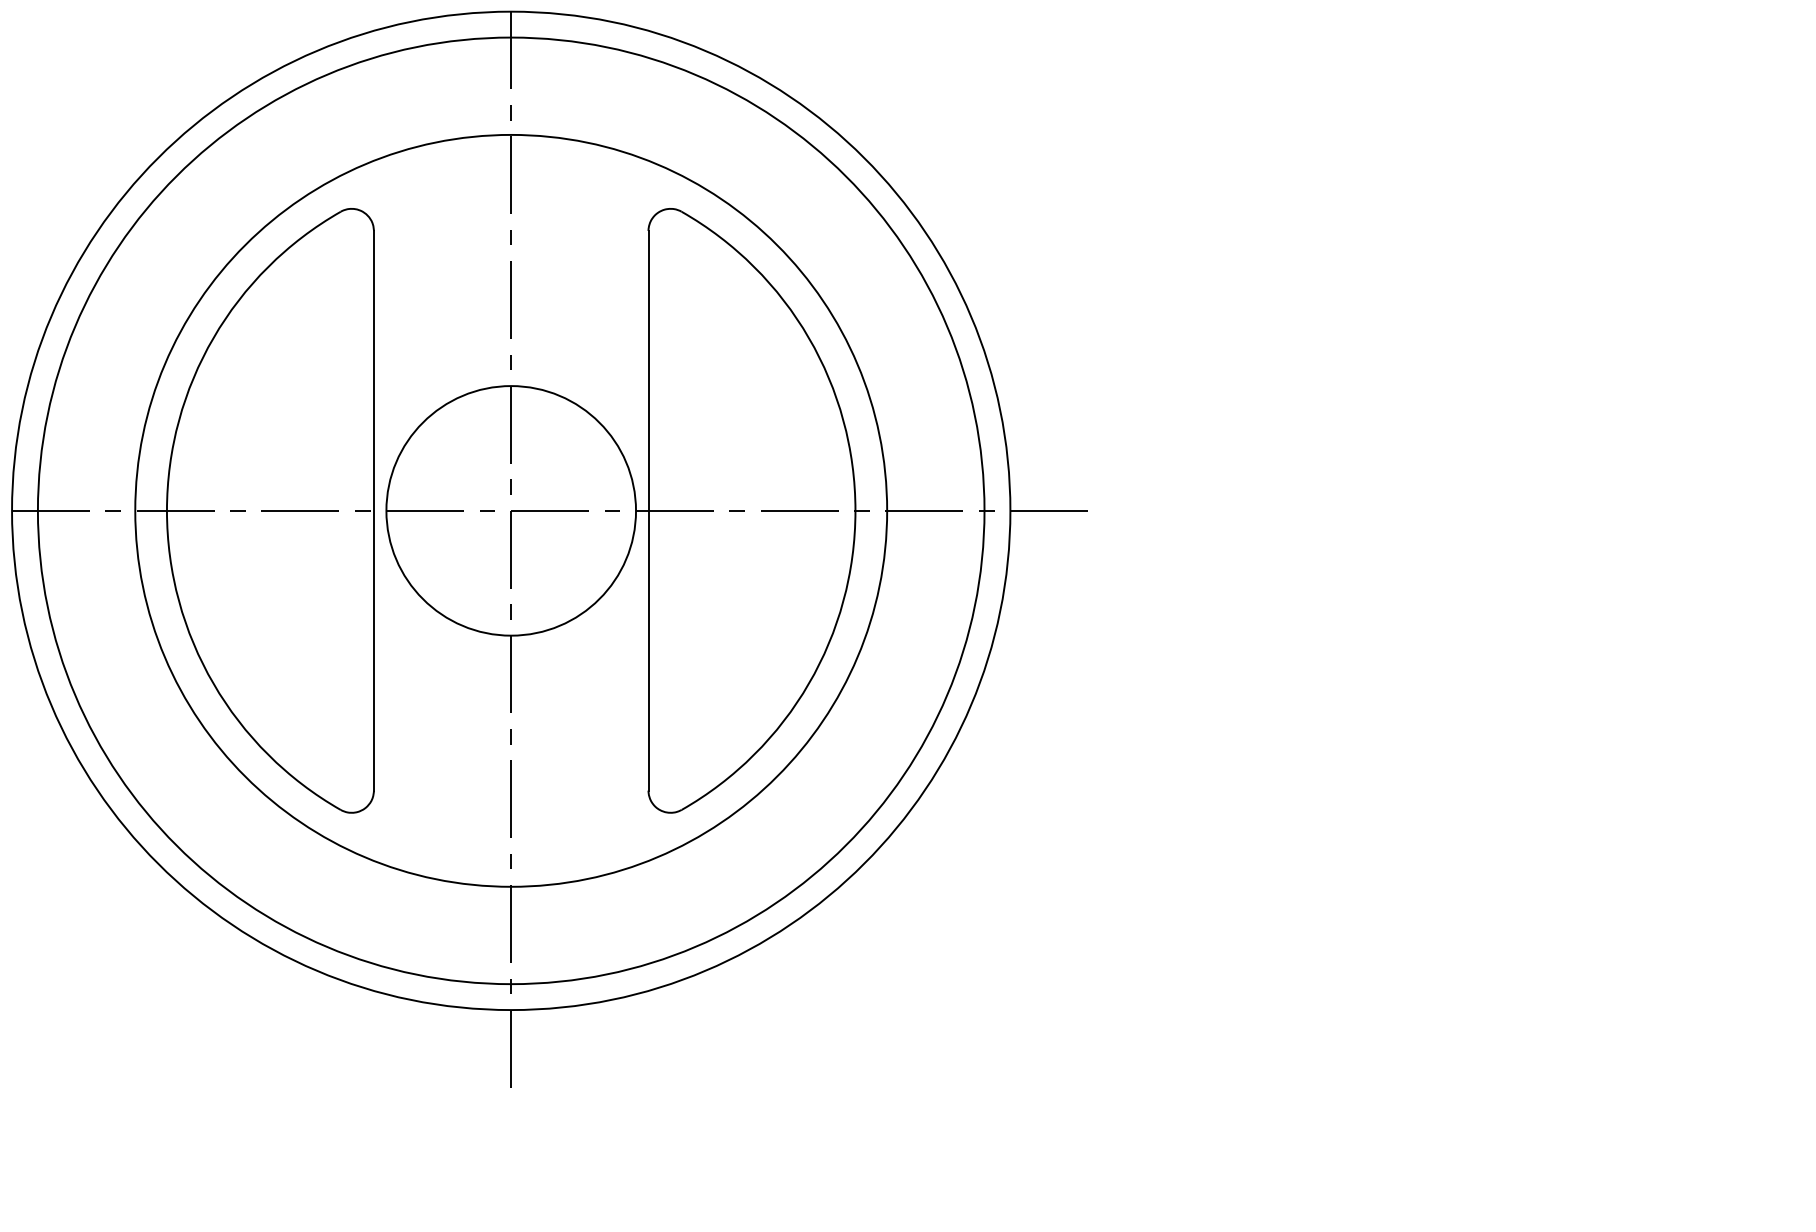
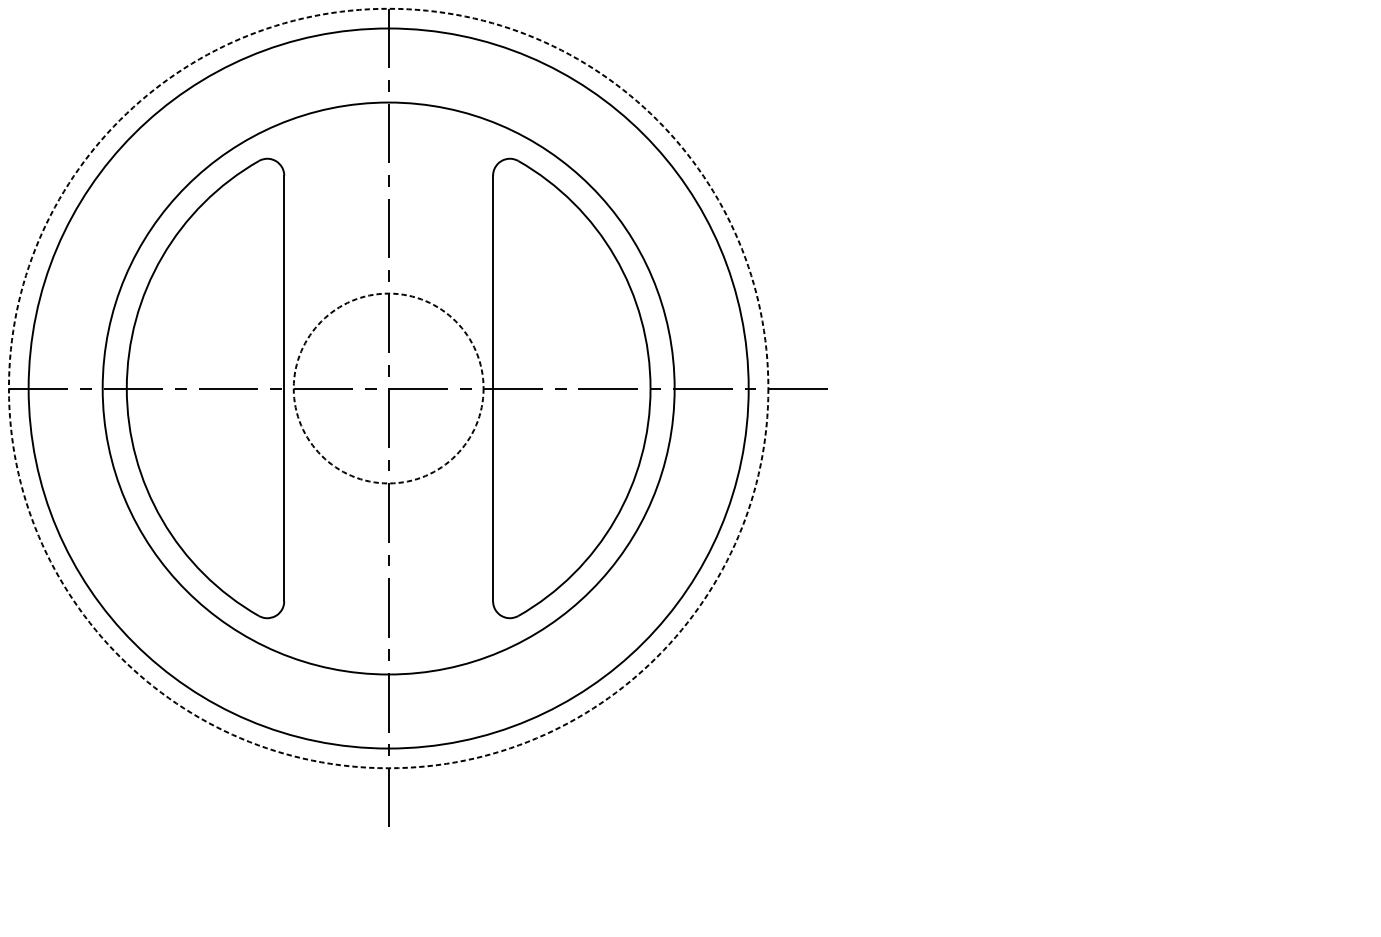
circle: (511, 510) -> (388, 388), solid -> dashed
circle: (511, 510) -> (388, 388), solid -> dashed

